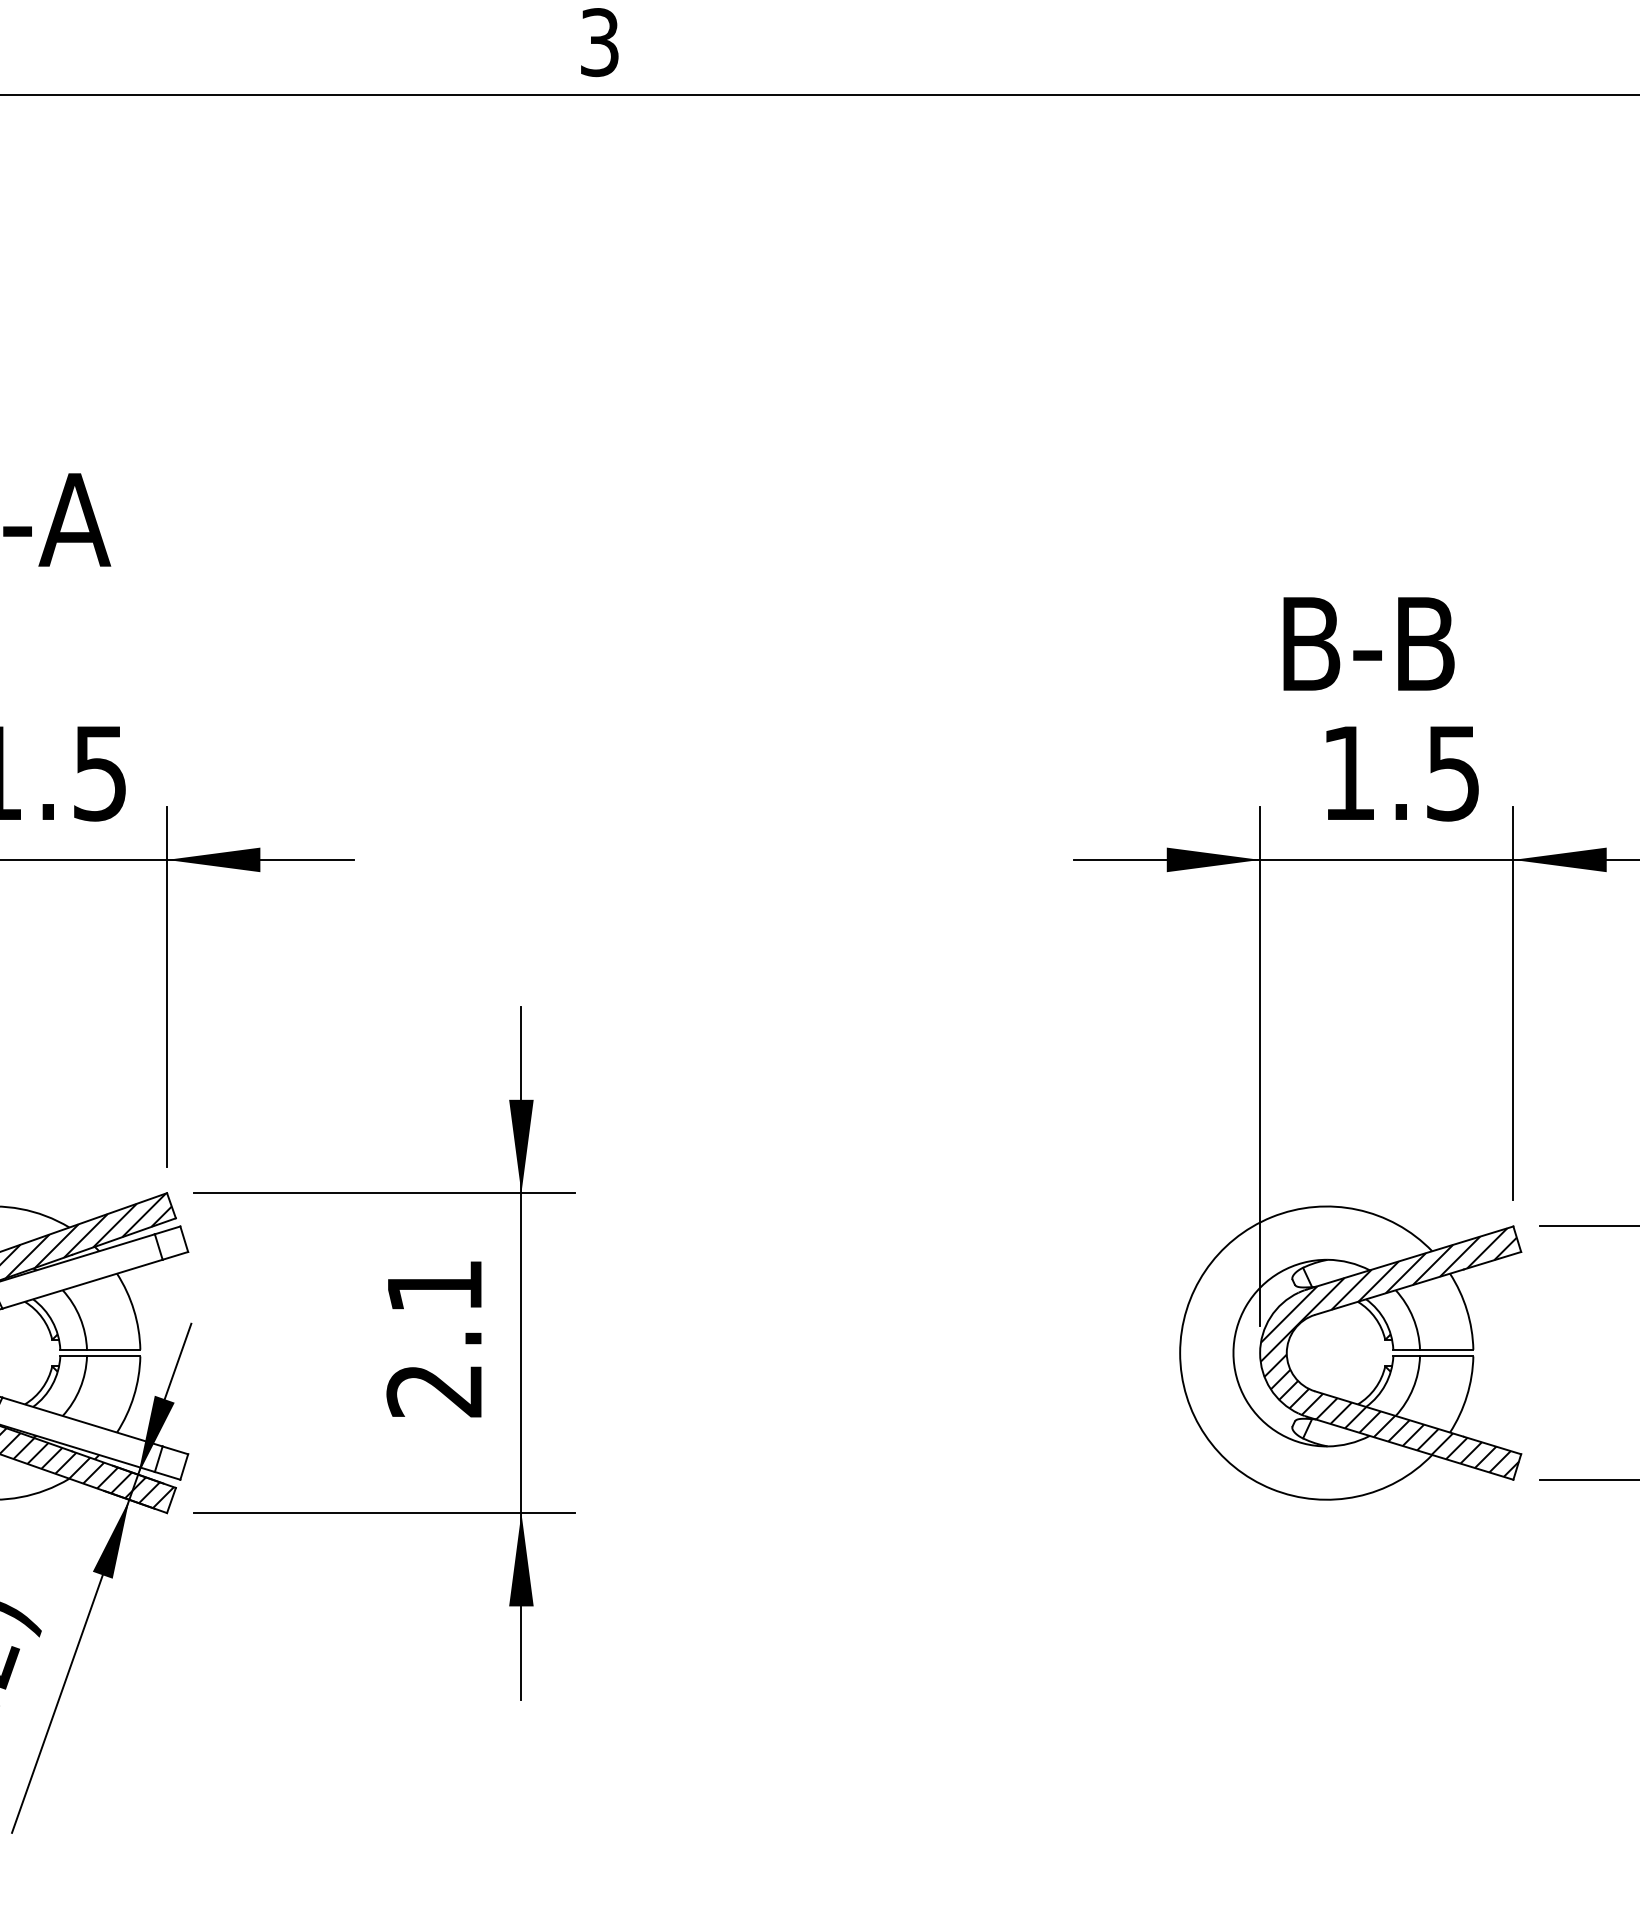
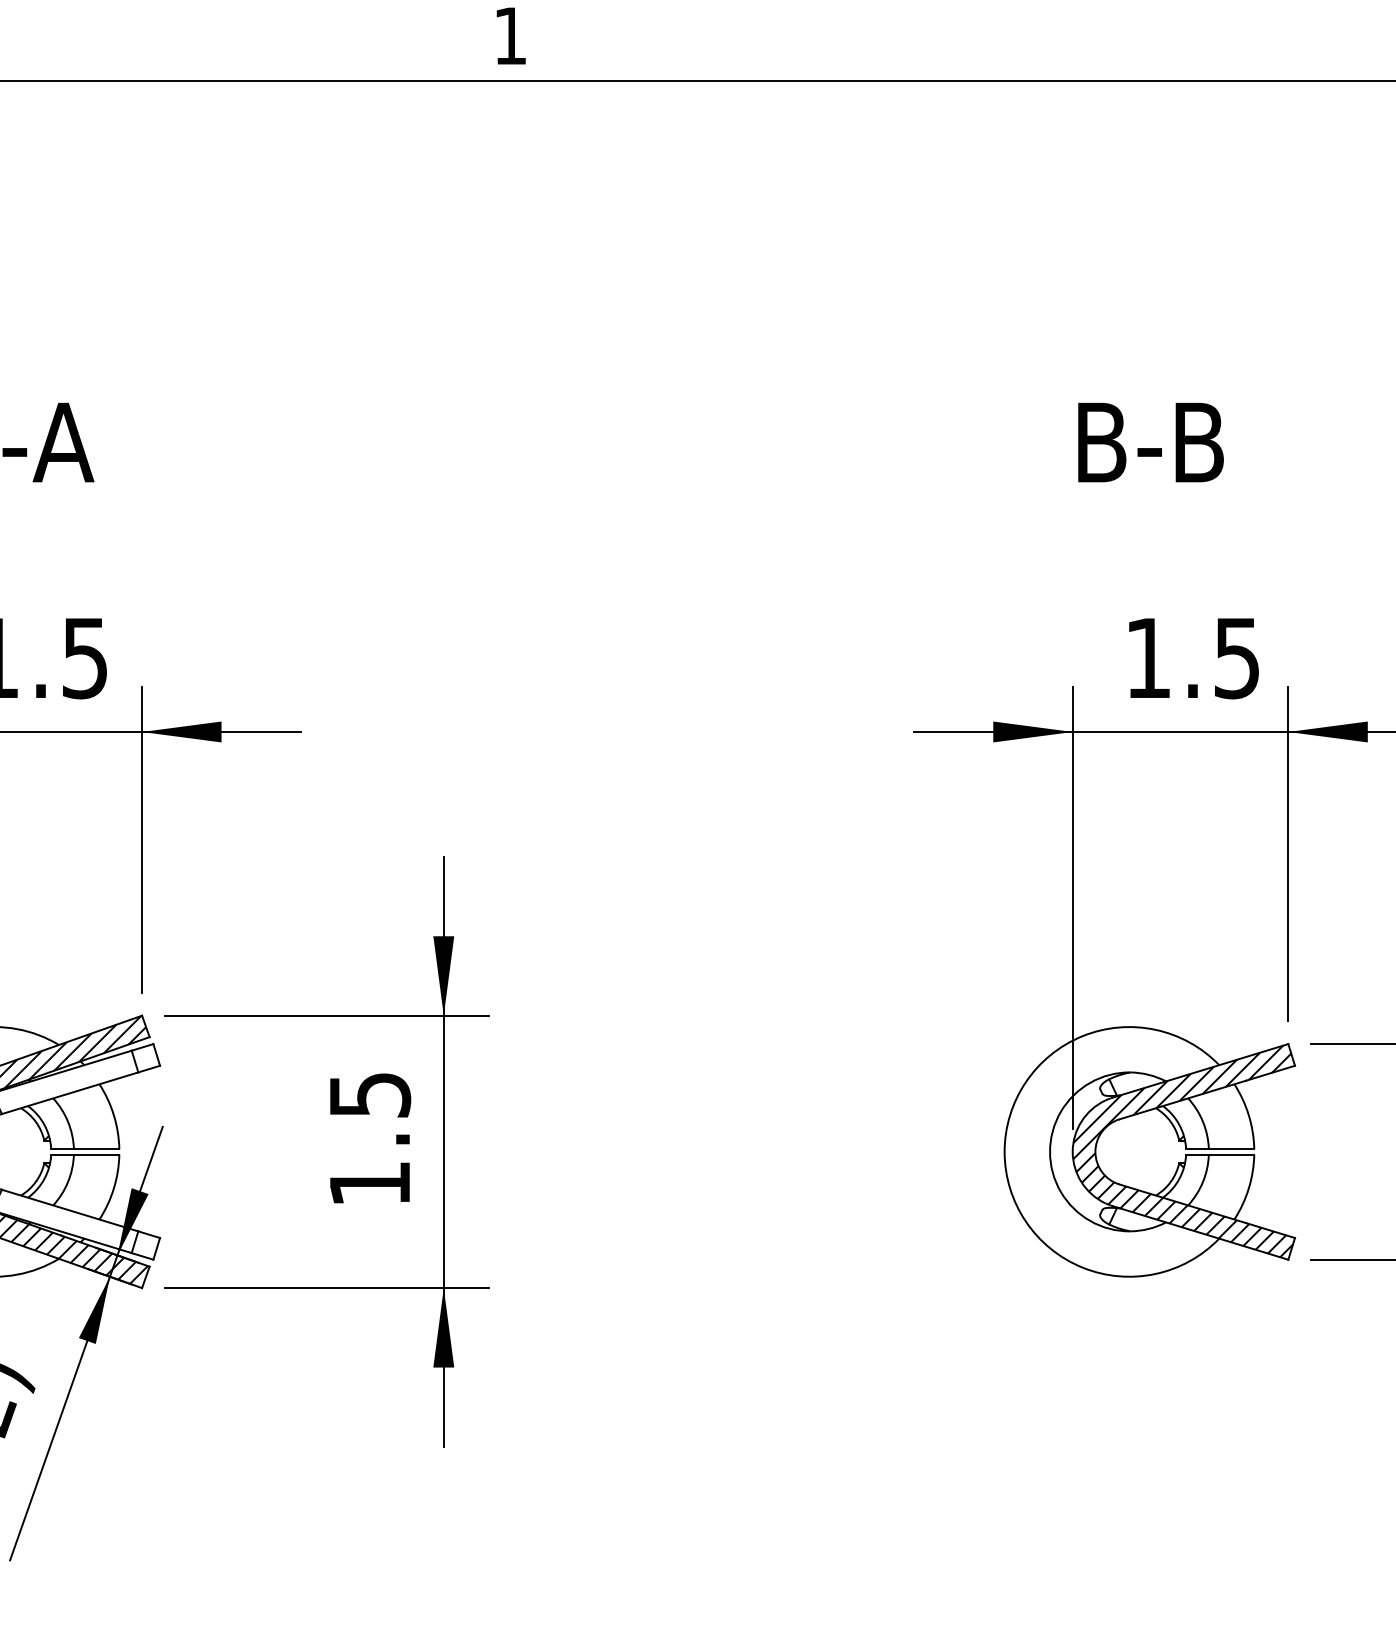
text: (599, 42) -> (510, 36), 3 -> 1
text: (1368, 643) -> (1150, 442), moved
text: (434, 1339) -> (369, 1140), 2.1 -> 1.5

